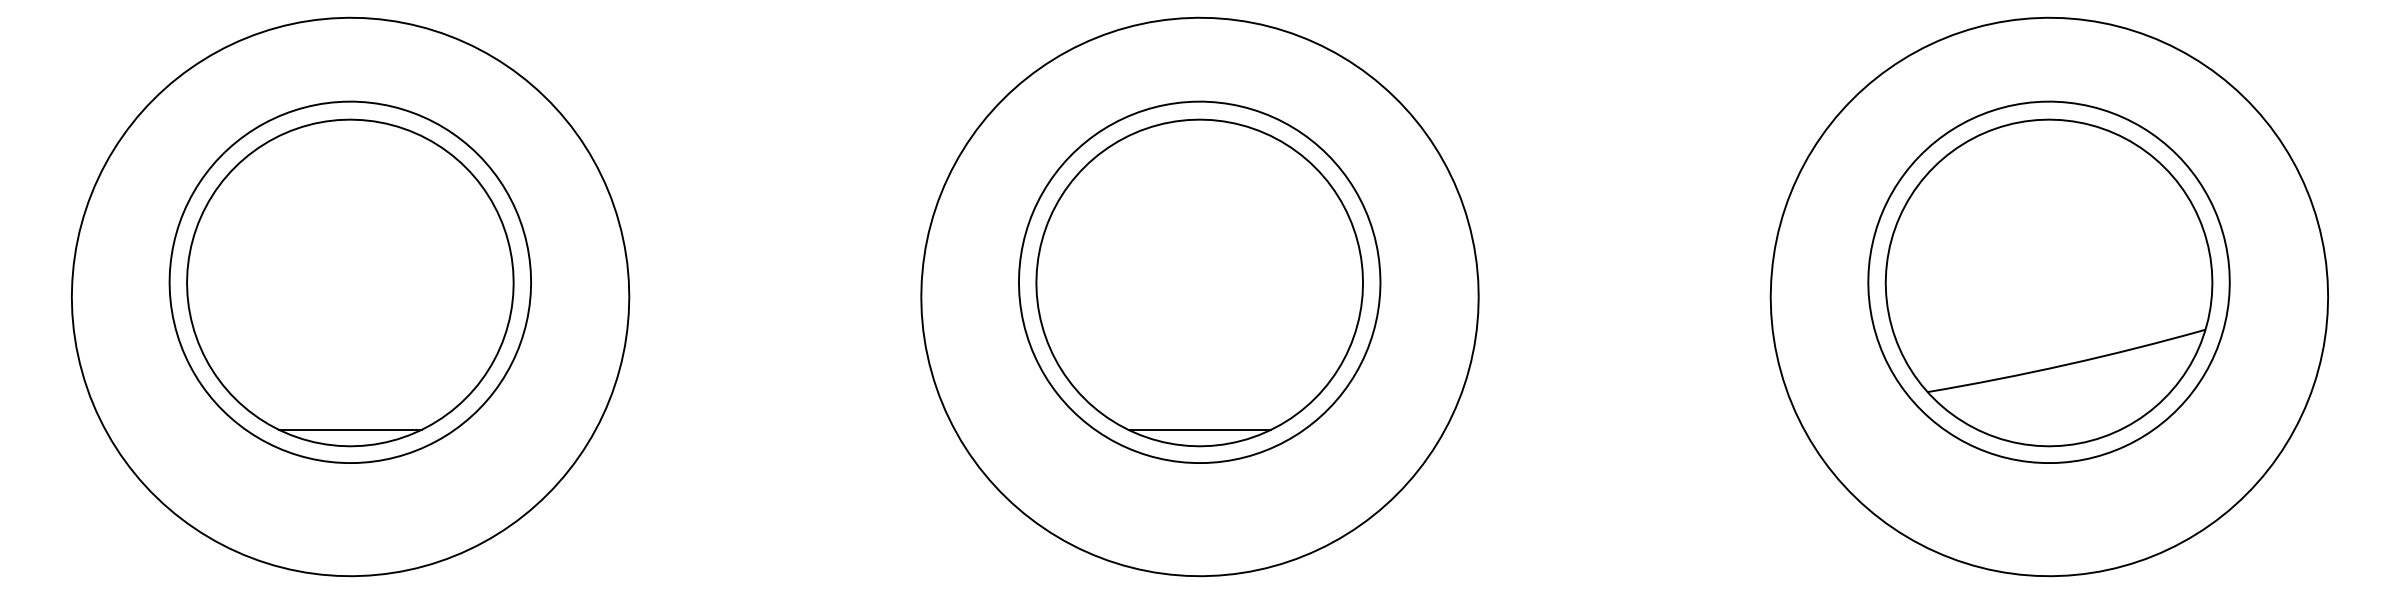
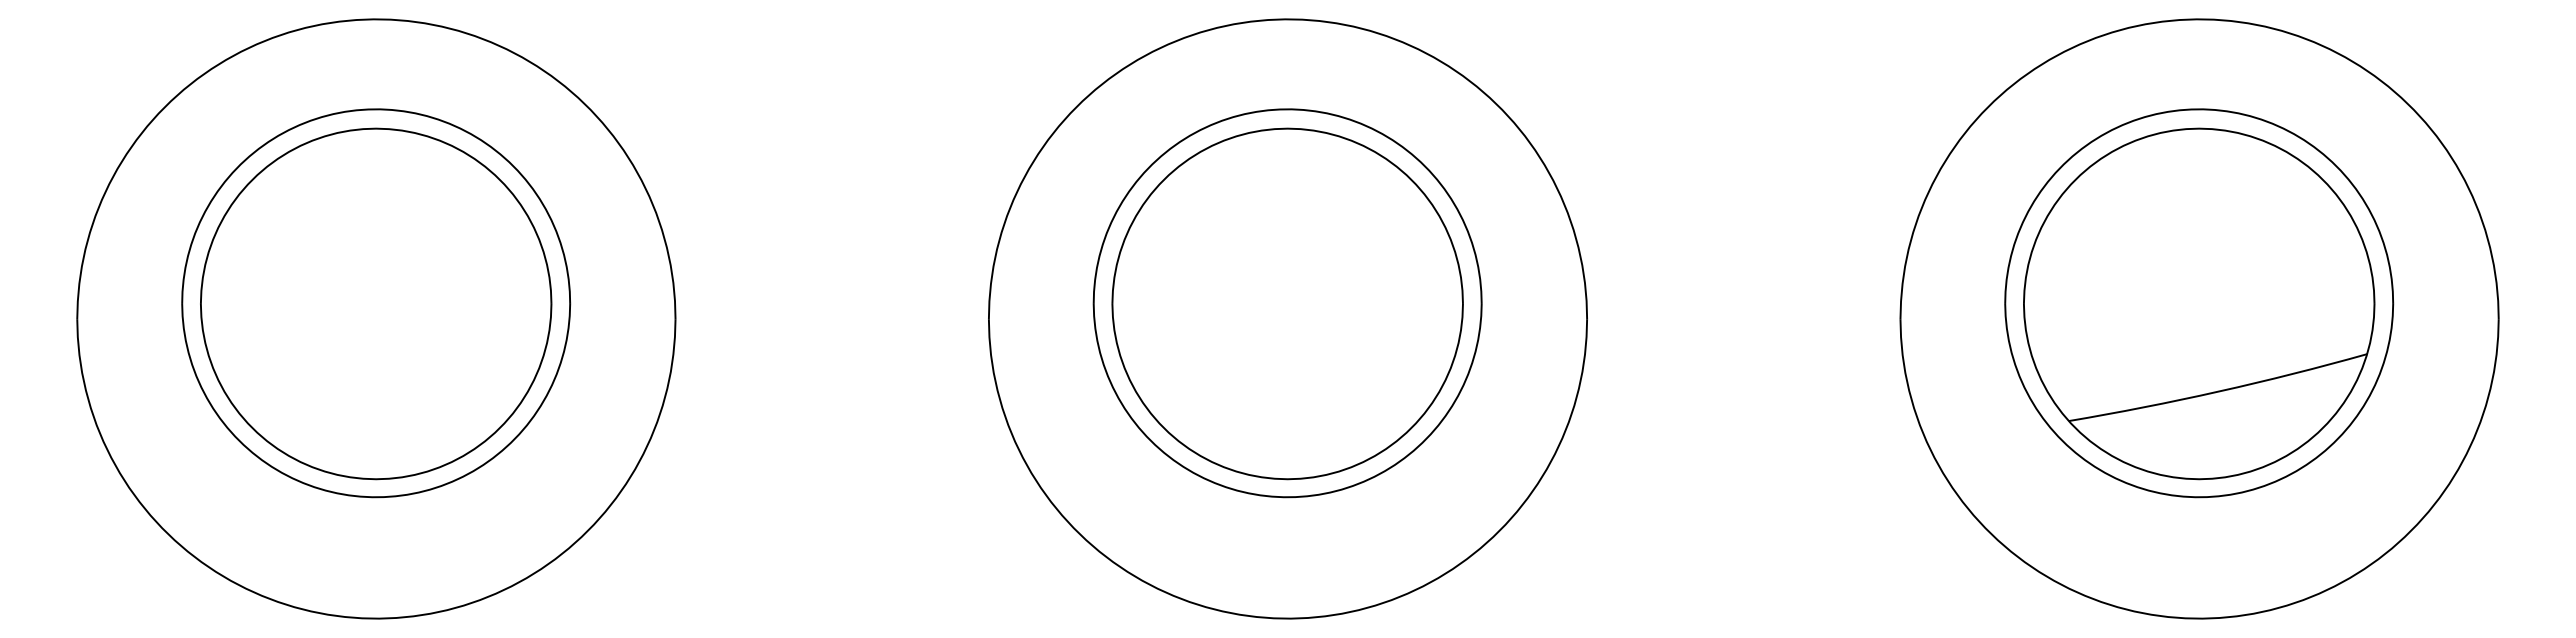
line: (349, 429) -> (375, 461), removed
line: (1199, 429) -> (1287, 461), removed

